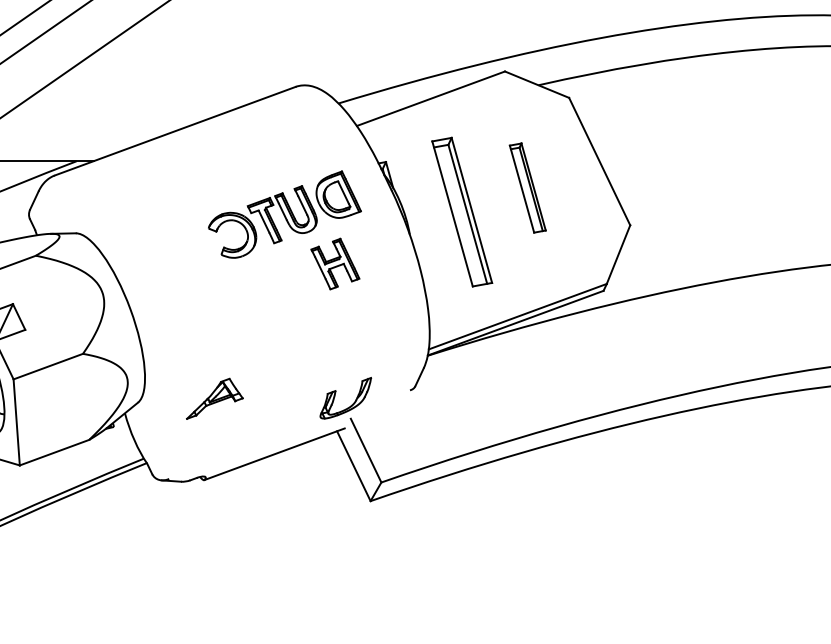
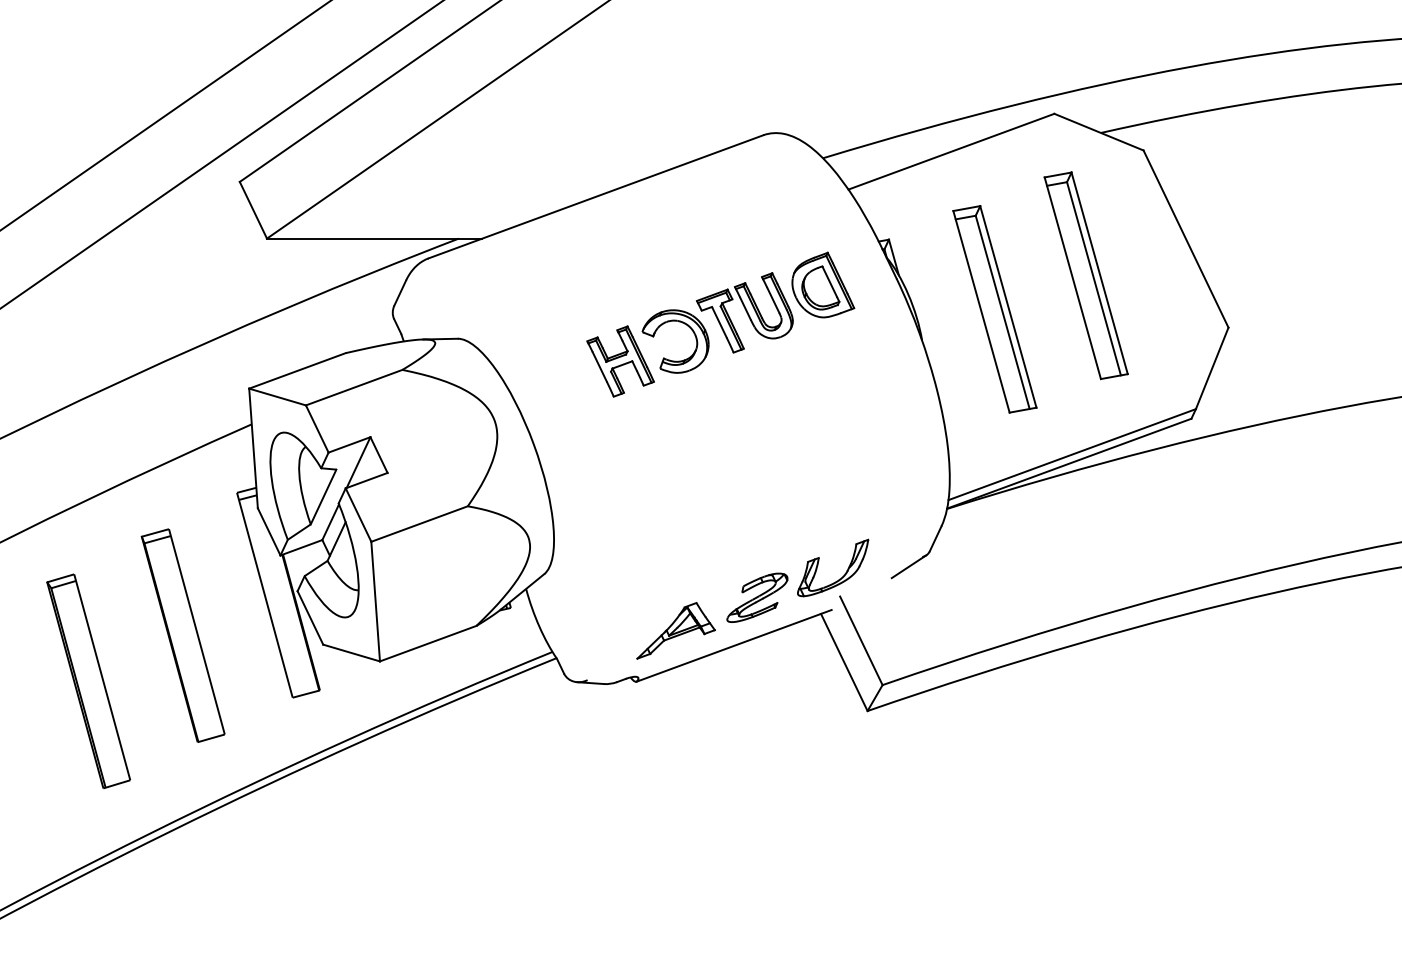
part: (527, 187) -> (1085, 275), size x1.67
part: (335, 264) -> (620, 361), moved
line: (400, 397) -> (908, 566), added
part: (214, 398) -> (675, 630), moved
part: (291, 419) -> (757, 597), added

